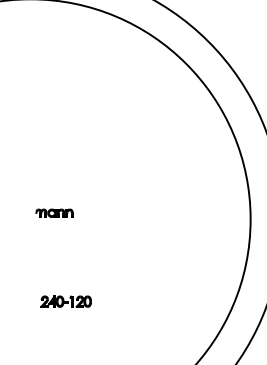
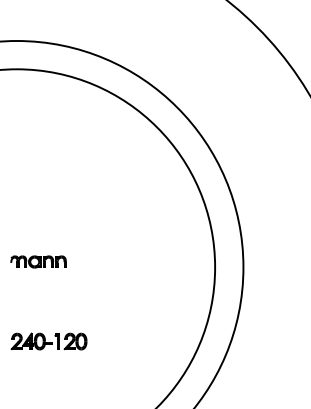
part: (54, 212) -> (38, 261), size x1.67
part: (65, 301) -> (48, 341), size x1.67

